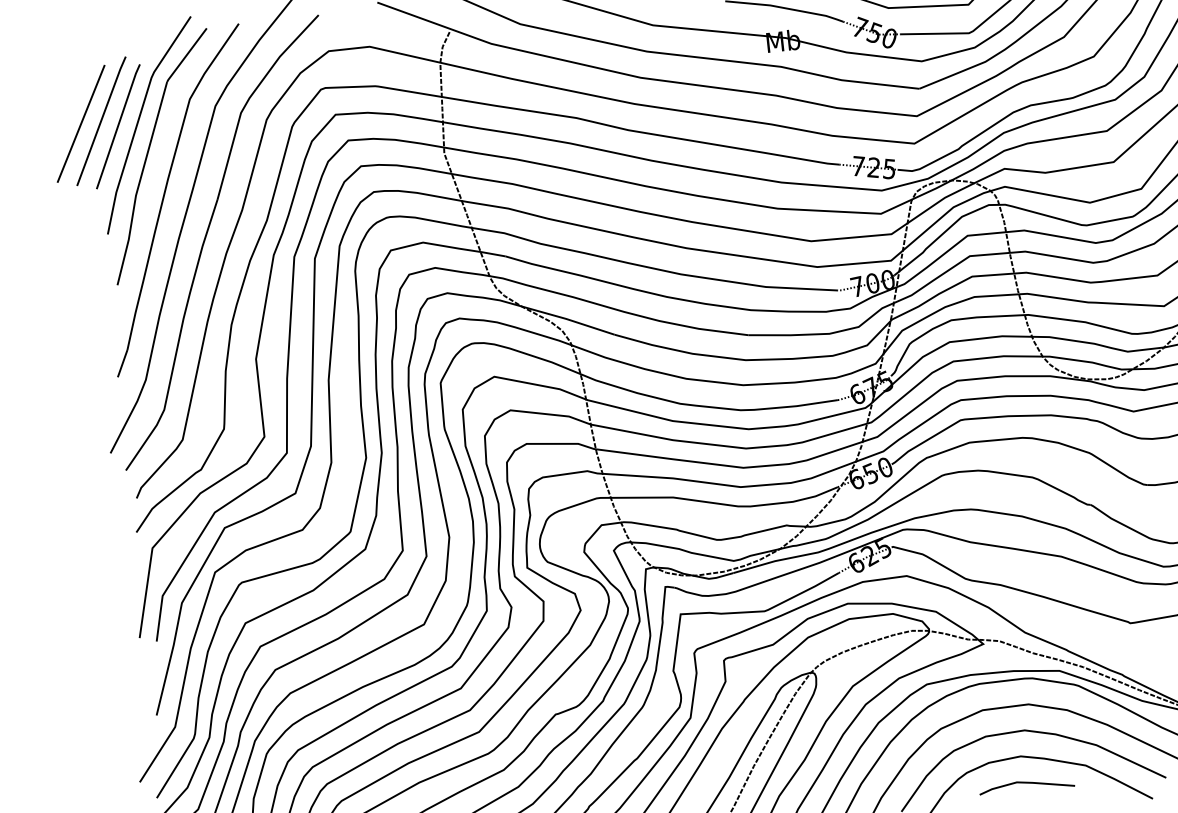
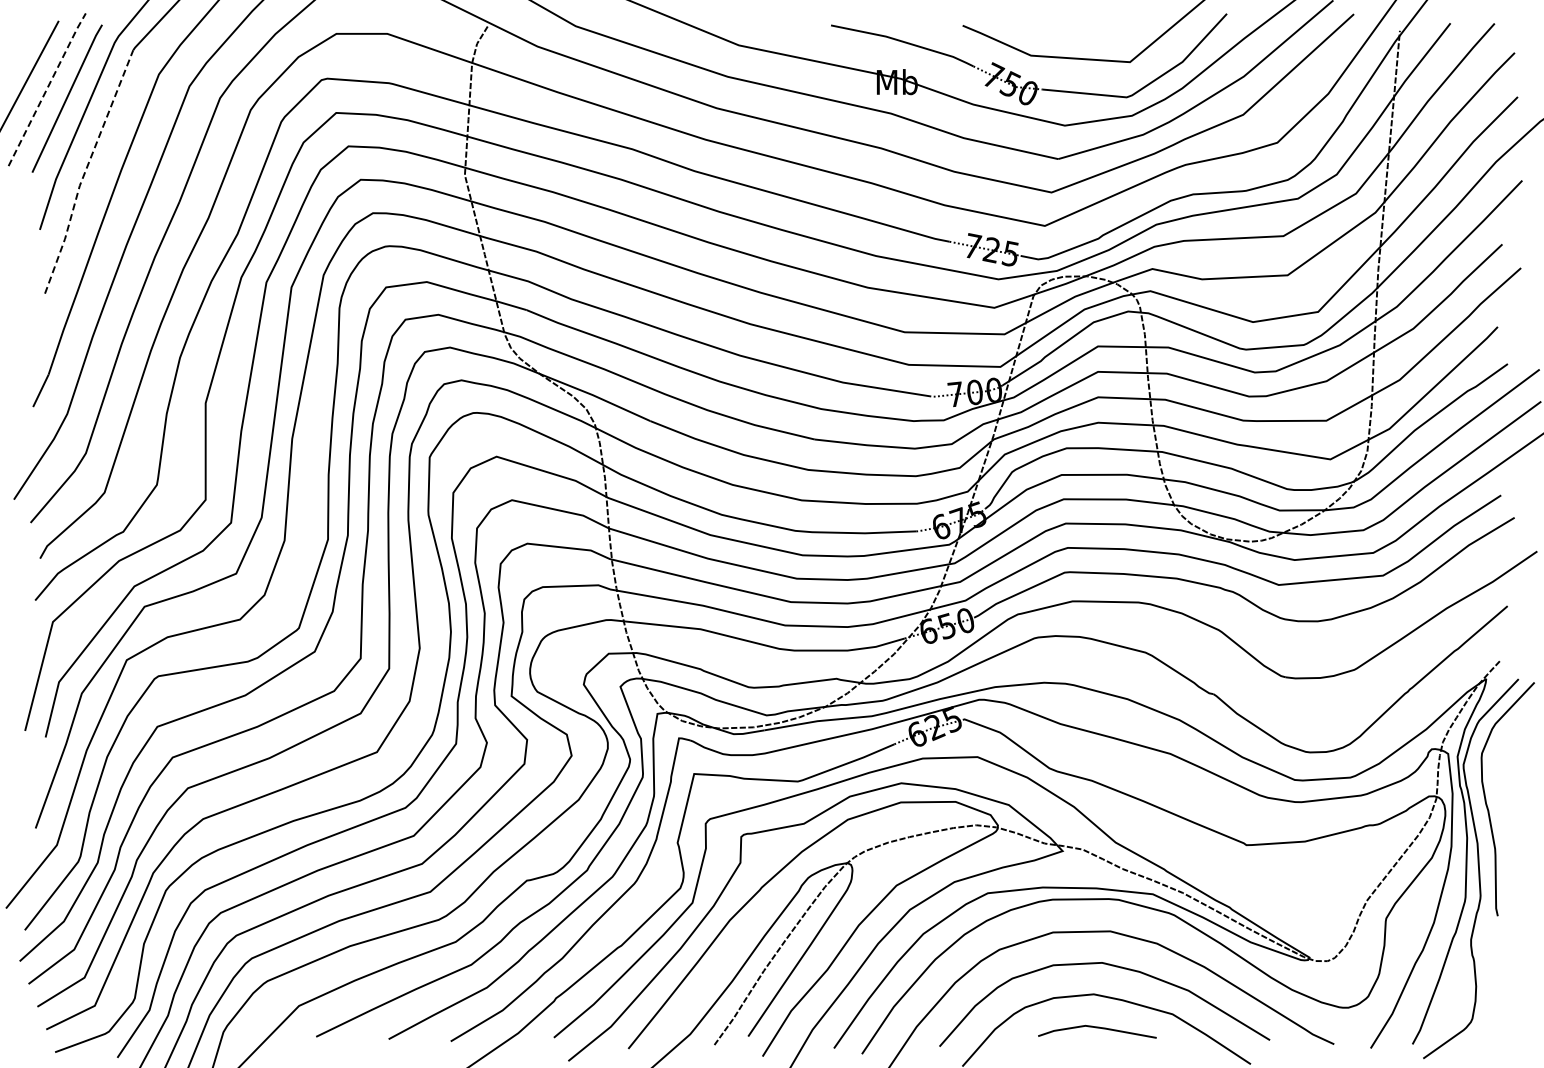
line: (101, 120) -> (47, 88), solid -> dashed
line: (139, 183) -> (85, 171), solid -> dashed

